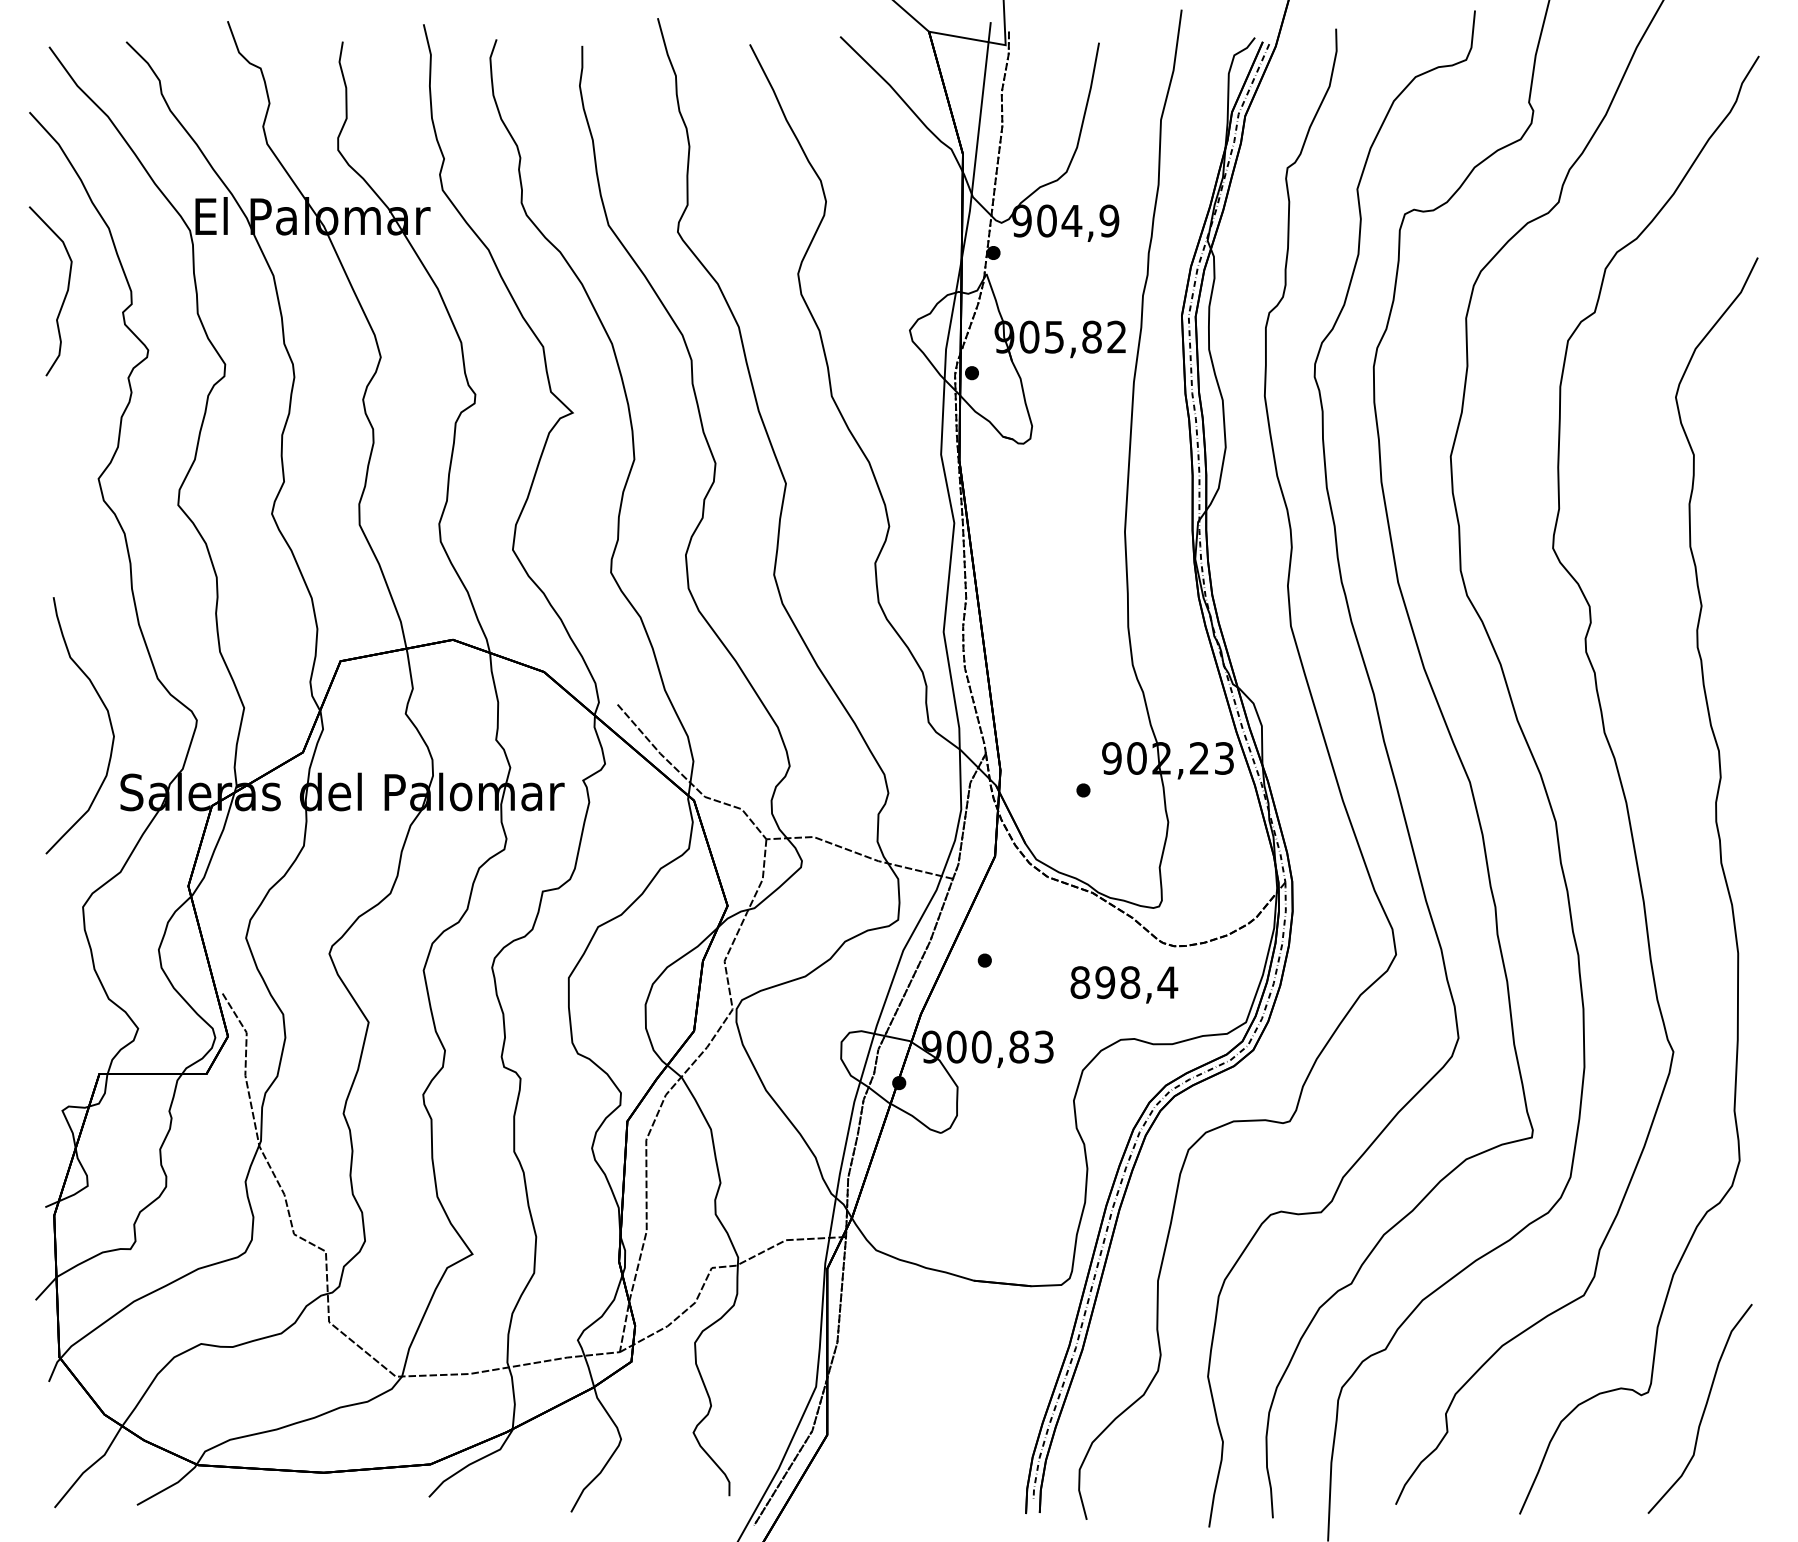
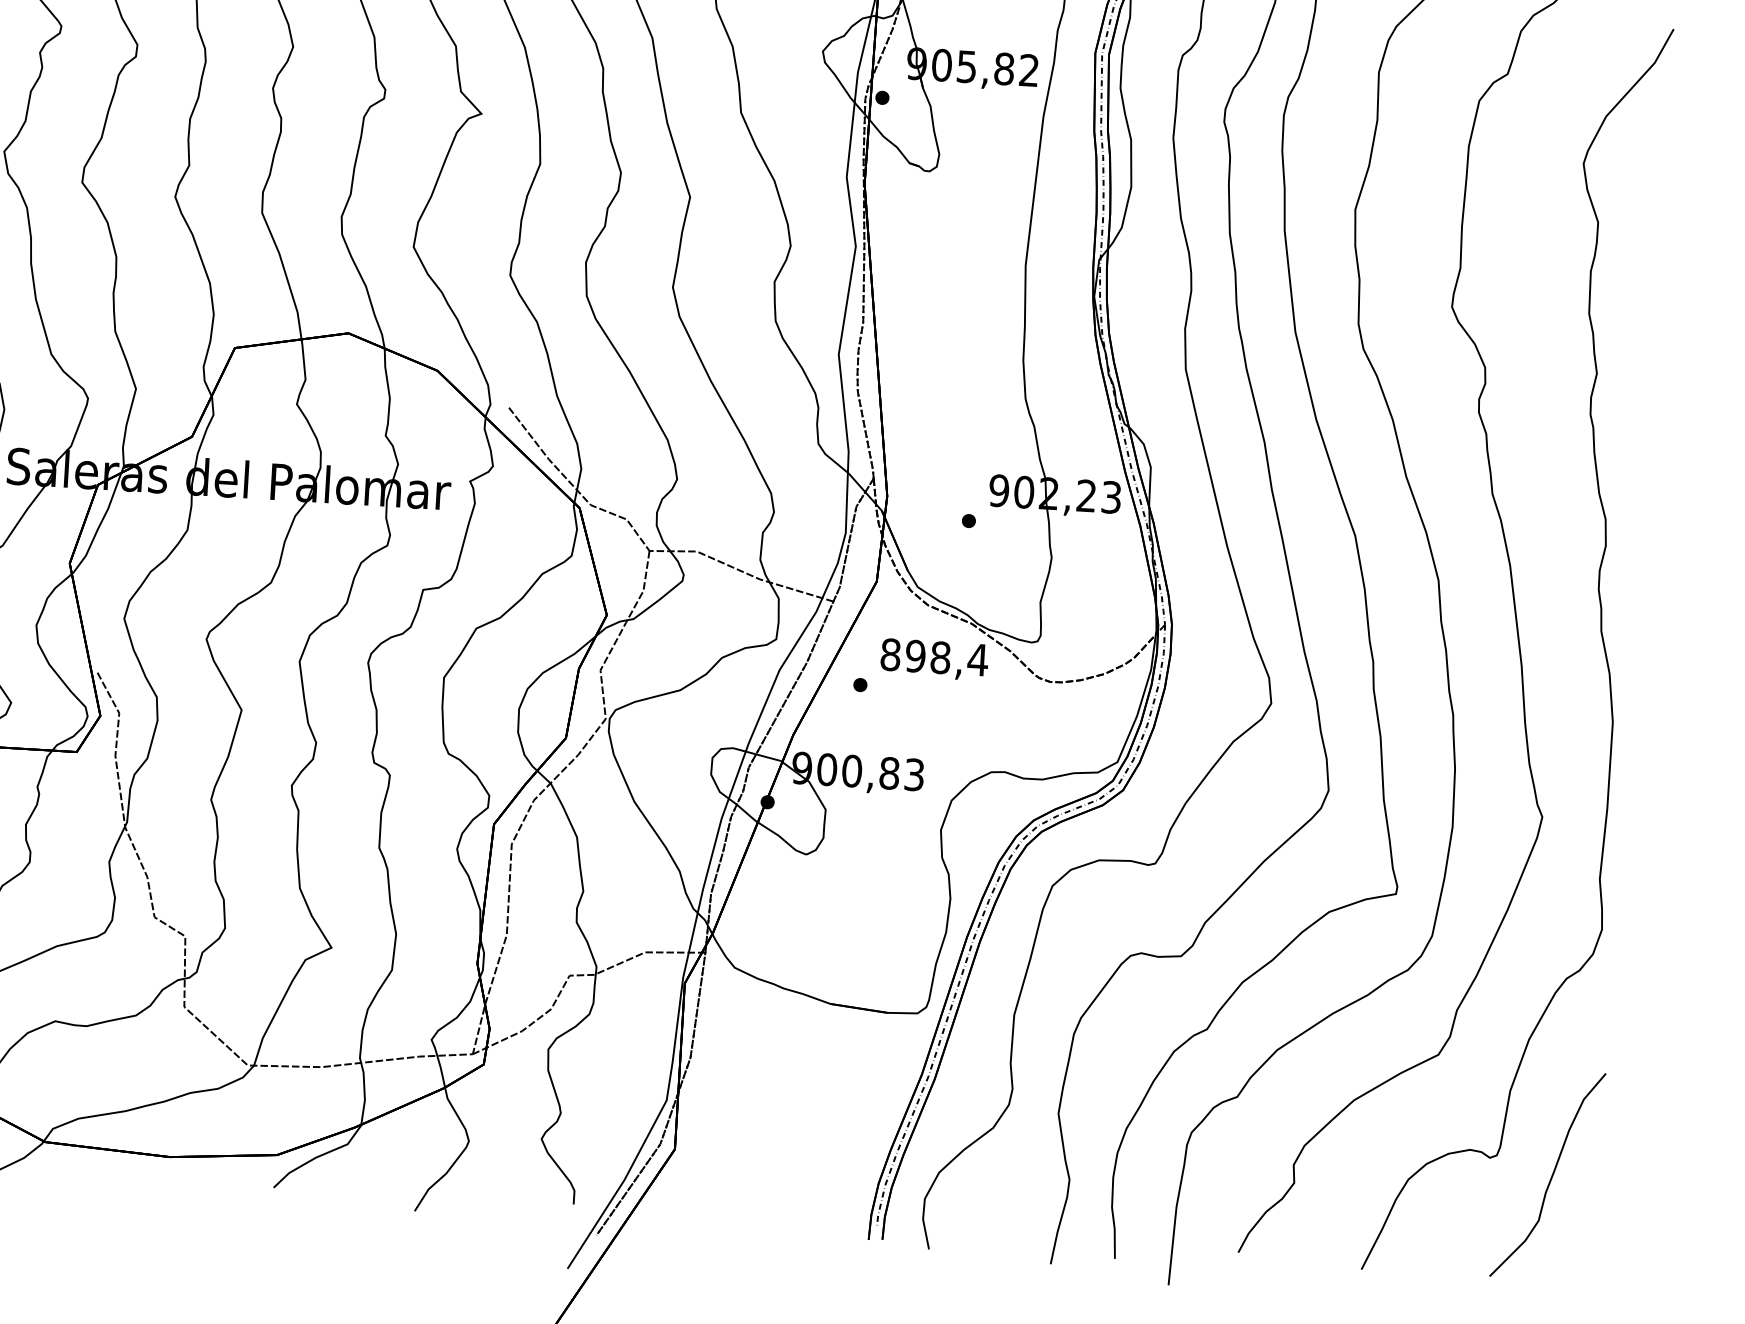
text: (1124, 984) -> (934, 659), moved

